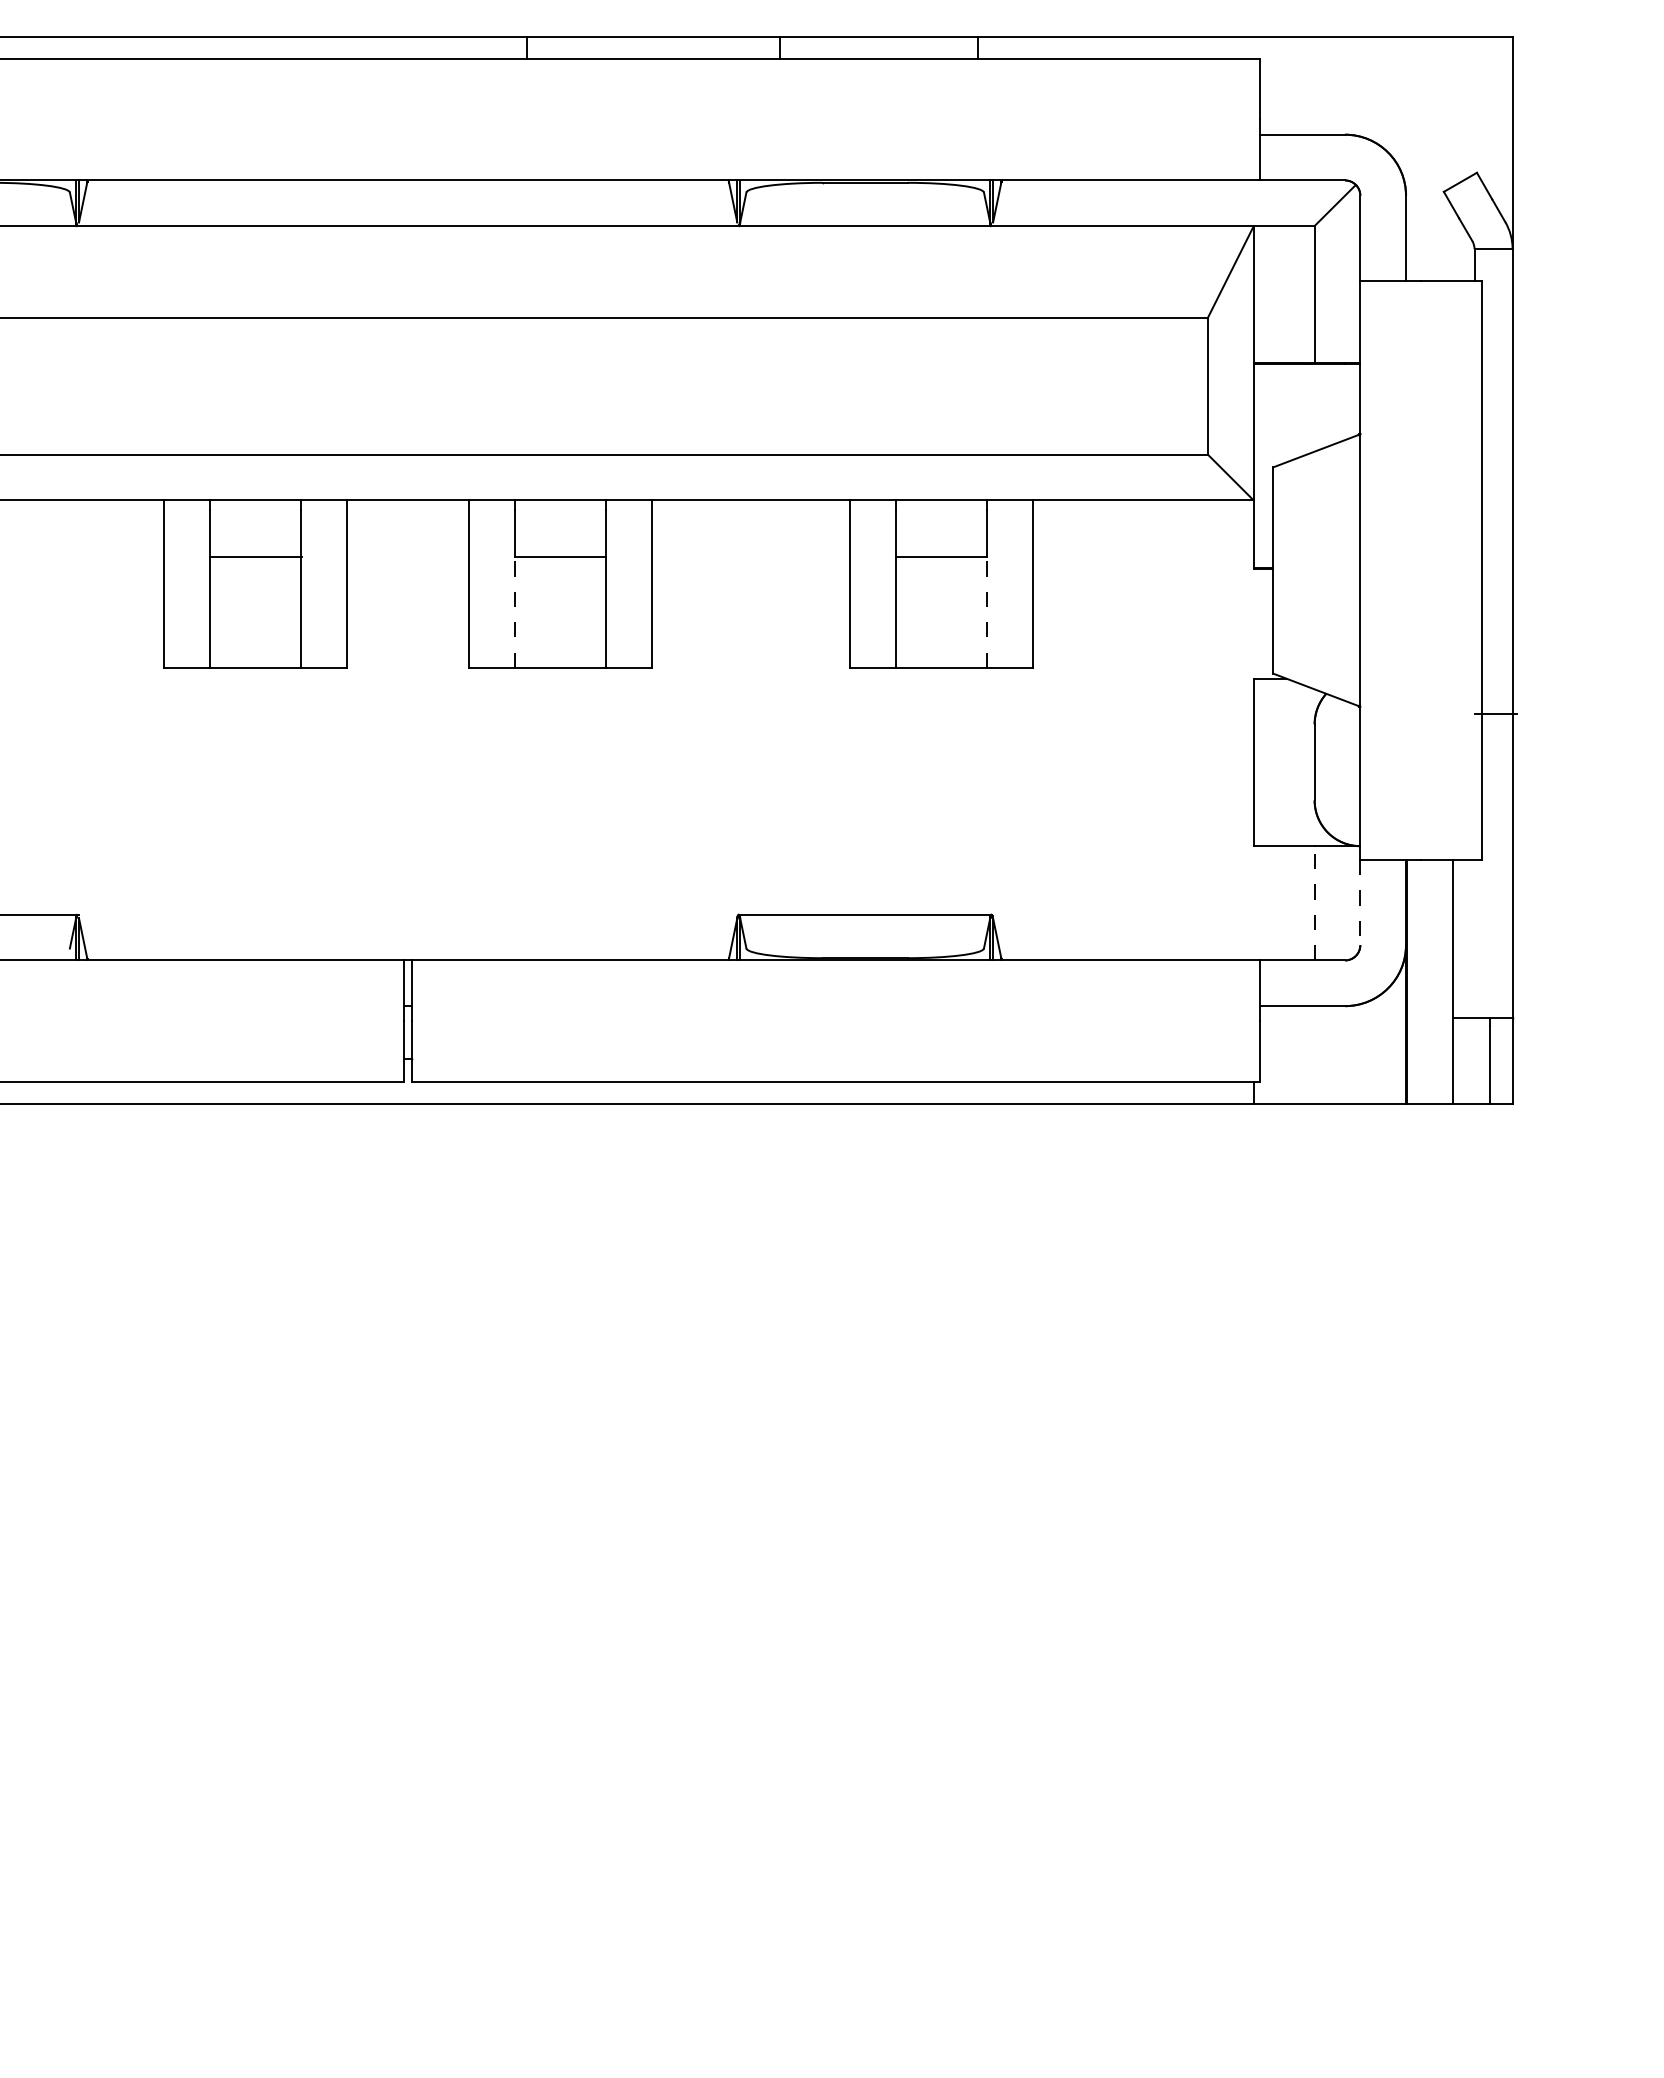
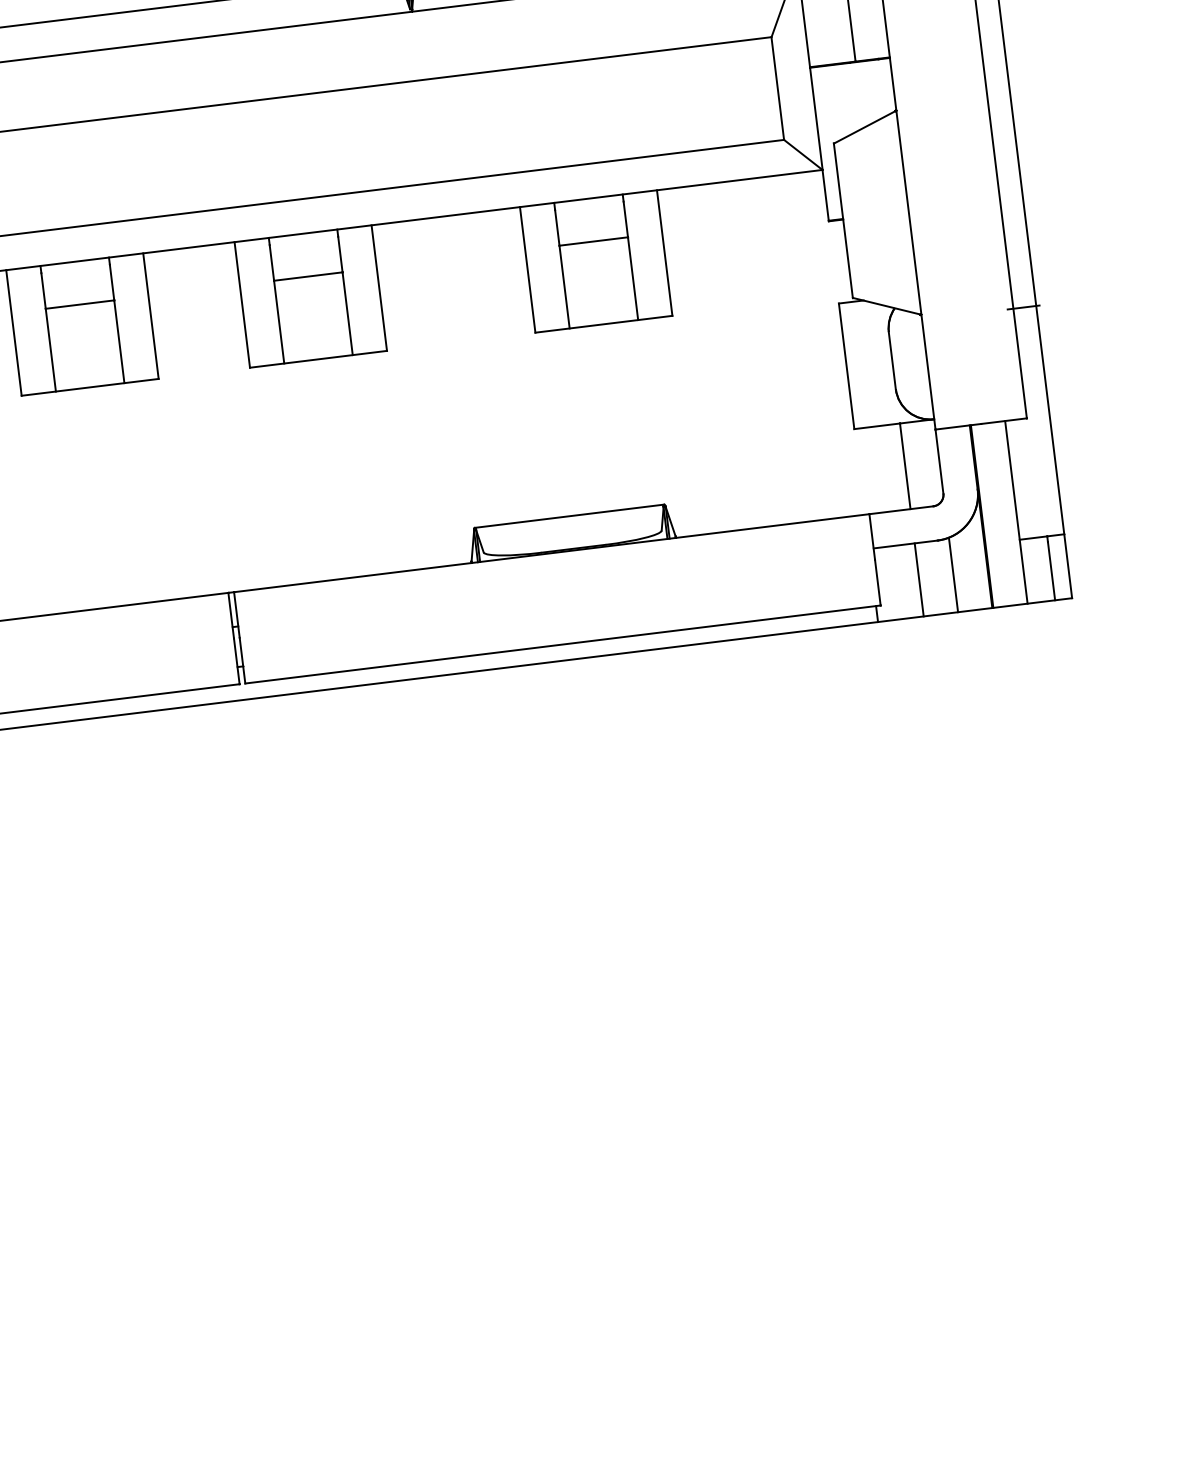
line: (514, 612) -> (278, 322), dashed -> solid
line: (987, 612) -> (633, 278), dashed -> solid
line: (1314, 902) -> (905, 465), dashed -> solid
line: (1360, 902) -> (939, 461), dashed -> solid
line: (1360, 1053) -> (953, 574), added
line: (1314, 1054) -> (919, 579), added

